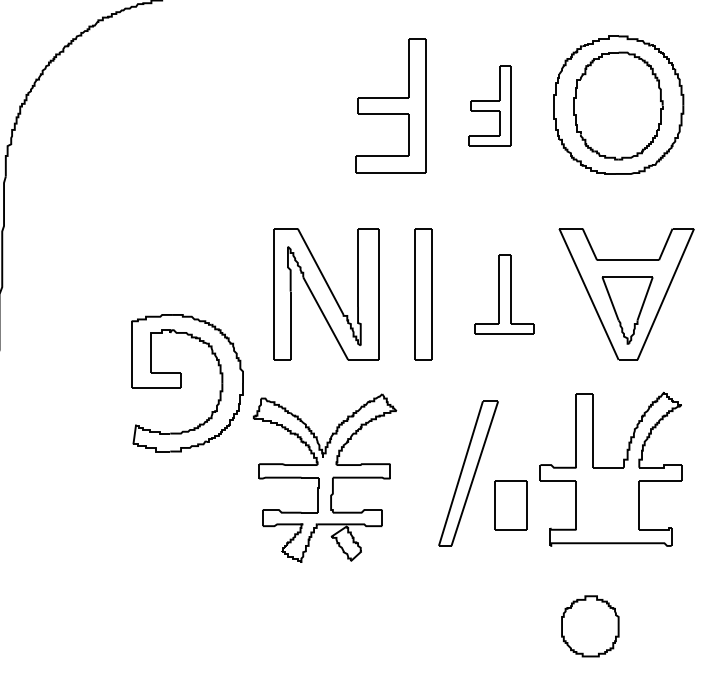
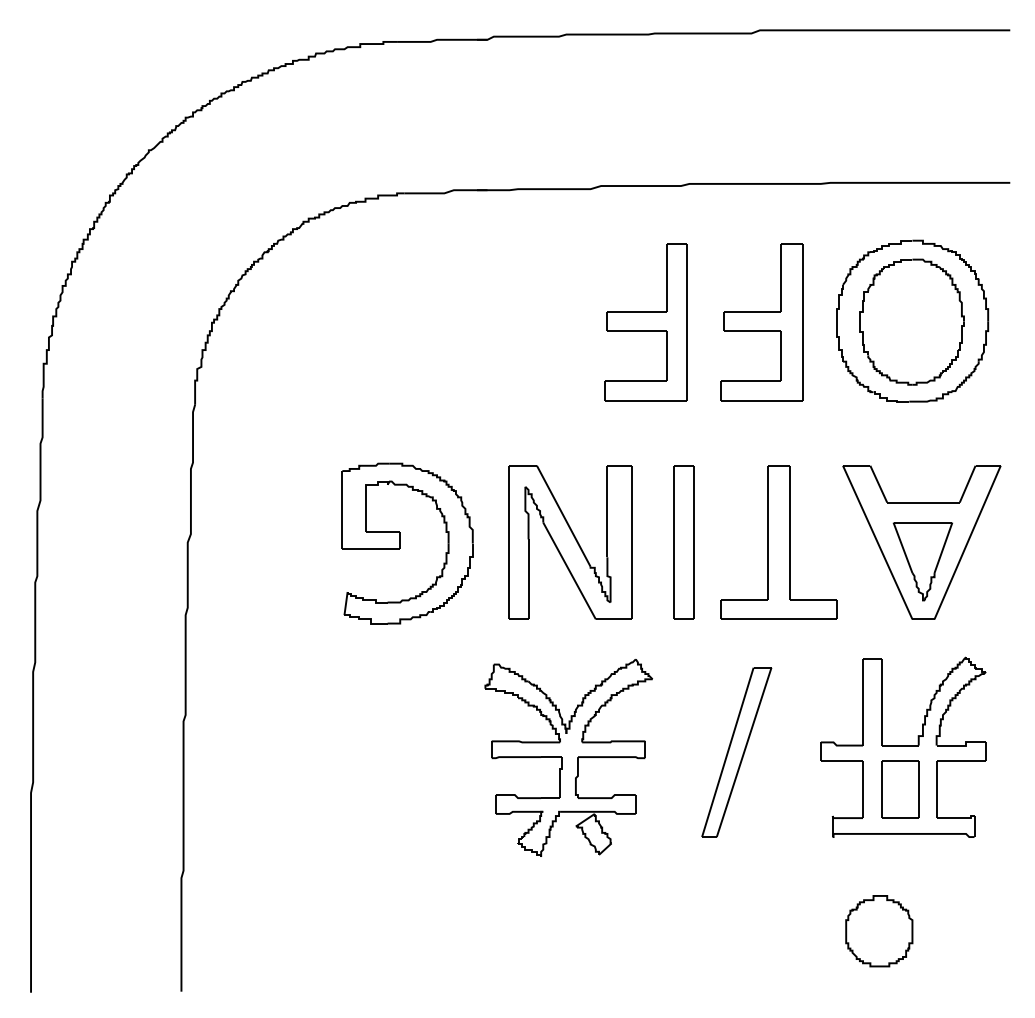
part: (489, 106) -> (761, 322), size x1.67
part: (504, 294) -> (778, 542), size x1.67
part: (181, 383) -> (400, 543), moved
part: (511, 505) -> (900, 789), moved

